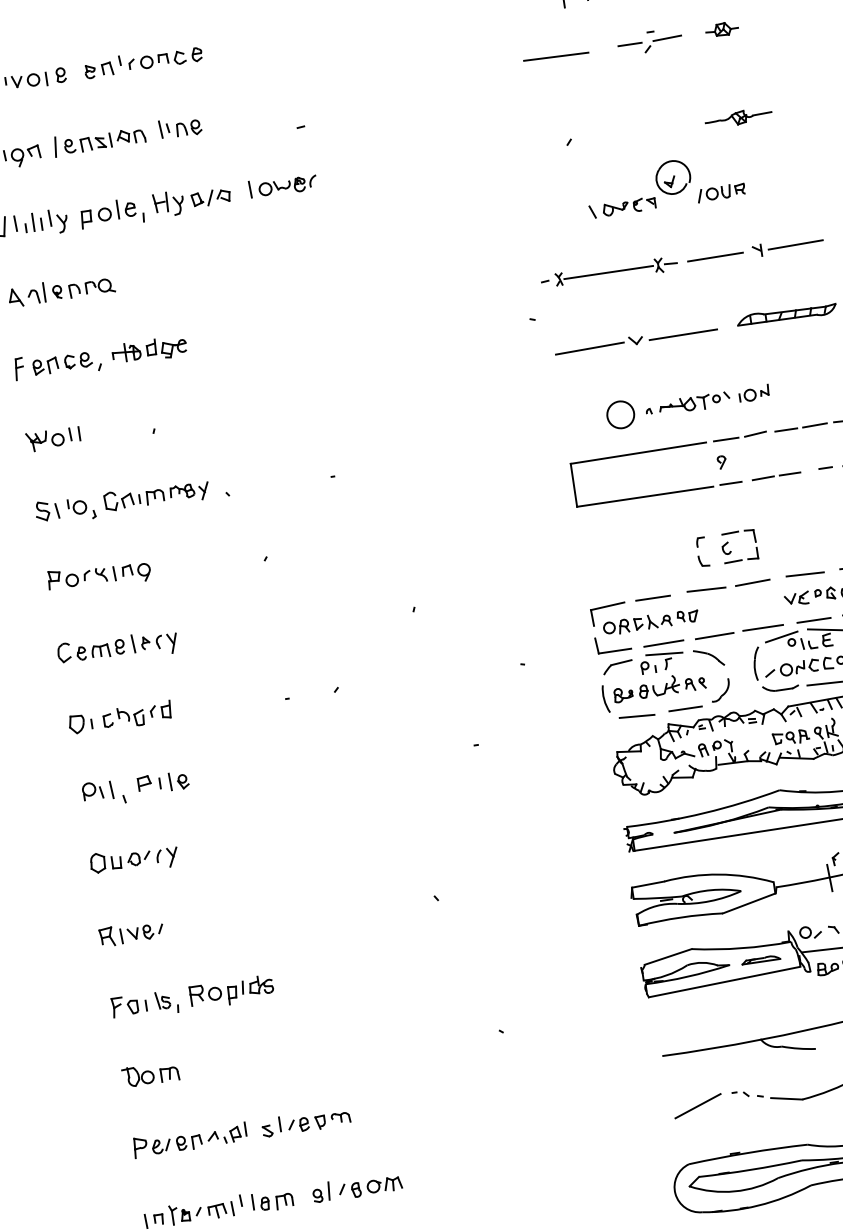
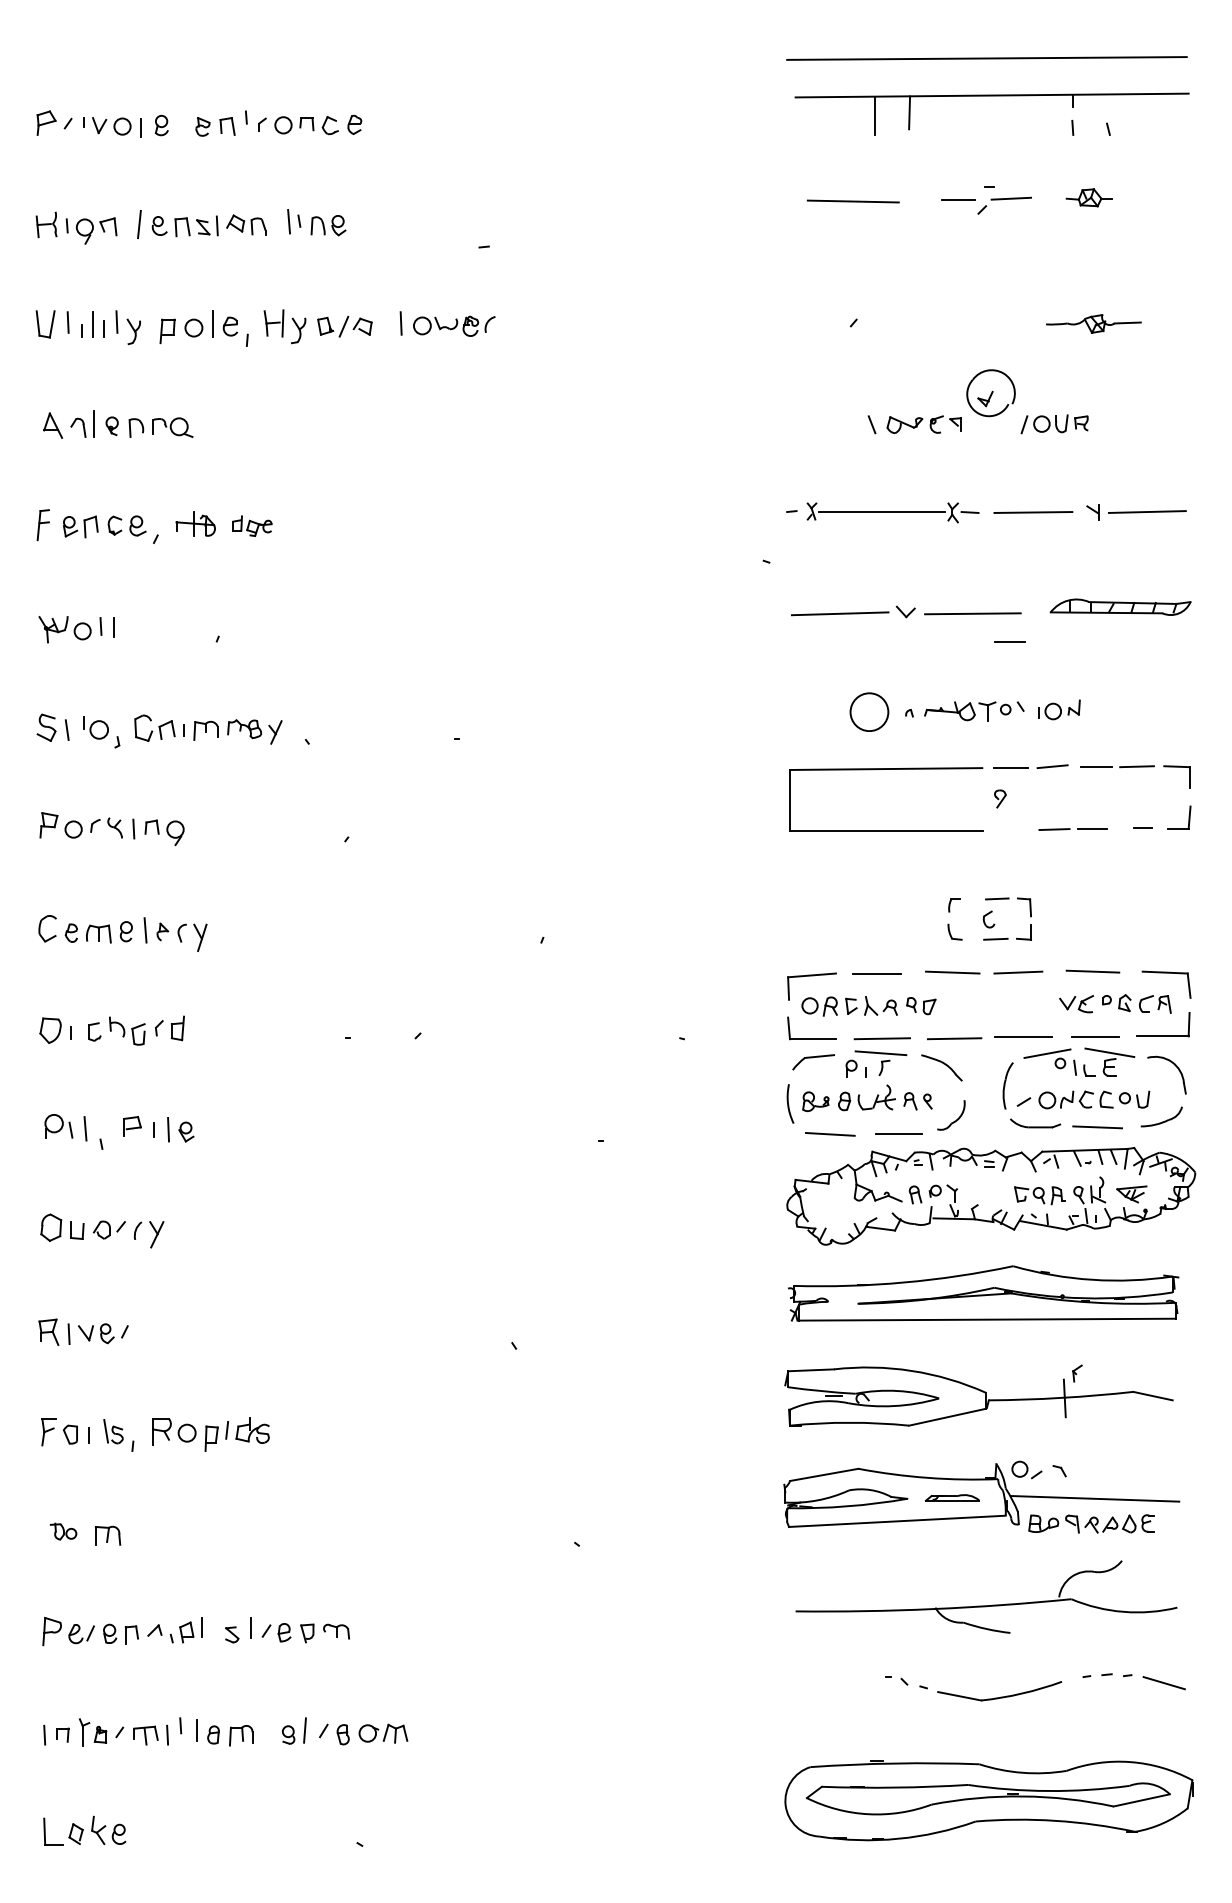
part: (166, 348) -> (252, 526), size x0.7
line: (730, 483) -> (1009, 641), moved
part: (138, 1075) -> (63, 1531), size x0.6
line: (697, 1106) -> (834, 1688), removed

